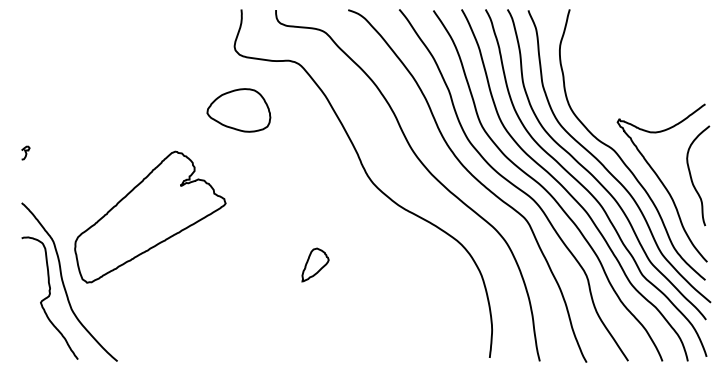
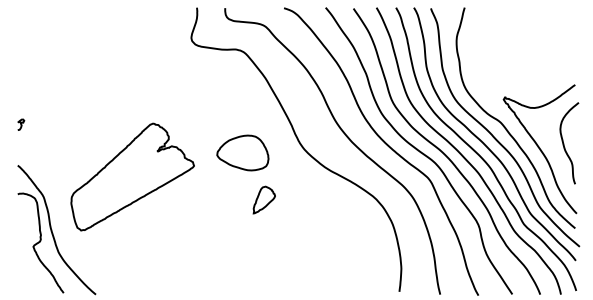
part: (238, 109) -> (242, 152), moved
part: (150, 216) -> (132, 176), moved
part: (314, 264) -> (263, 199), moved

